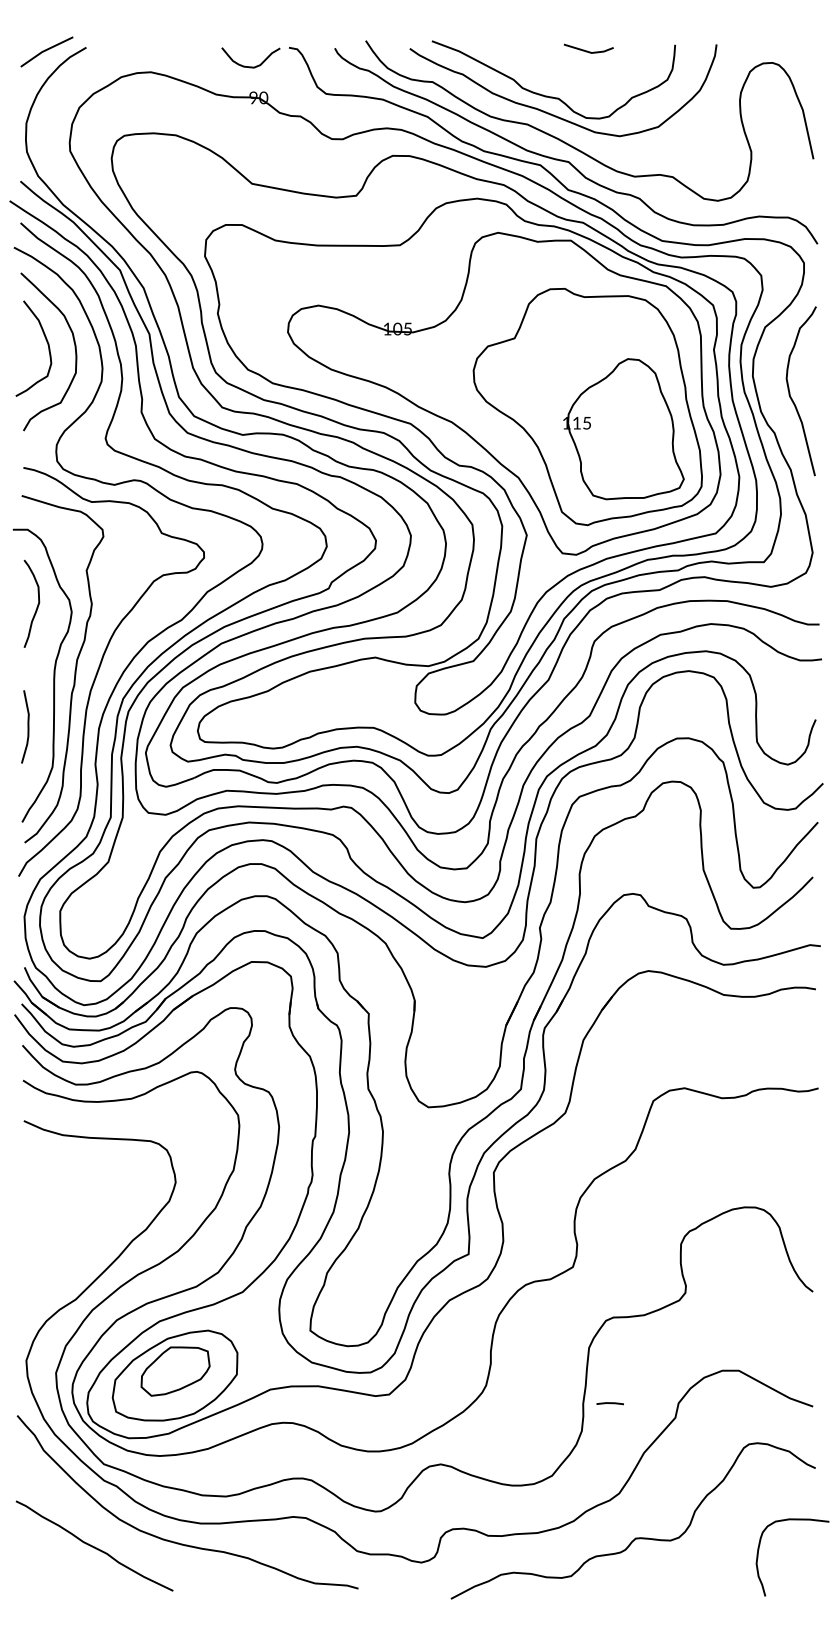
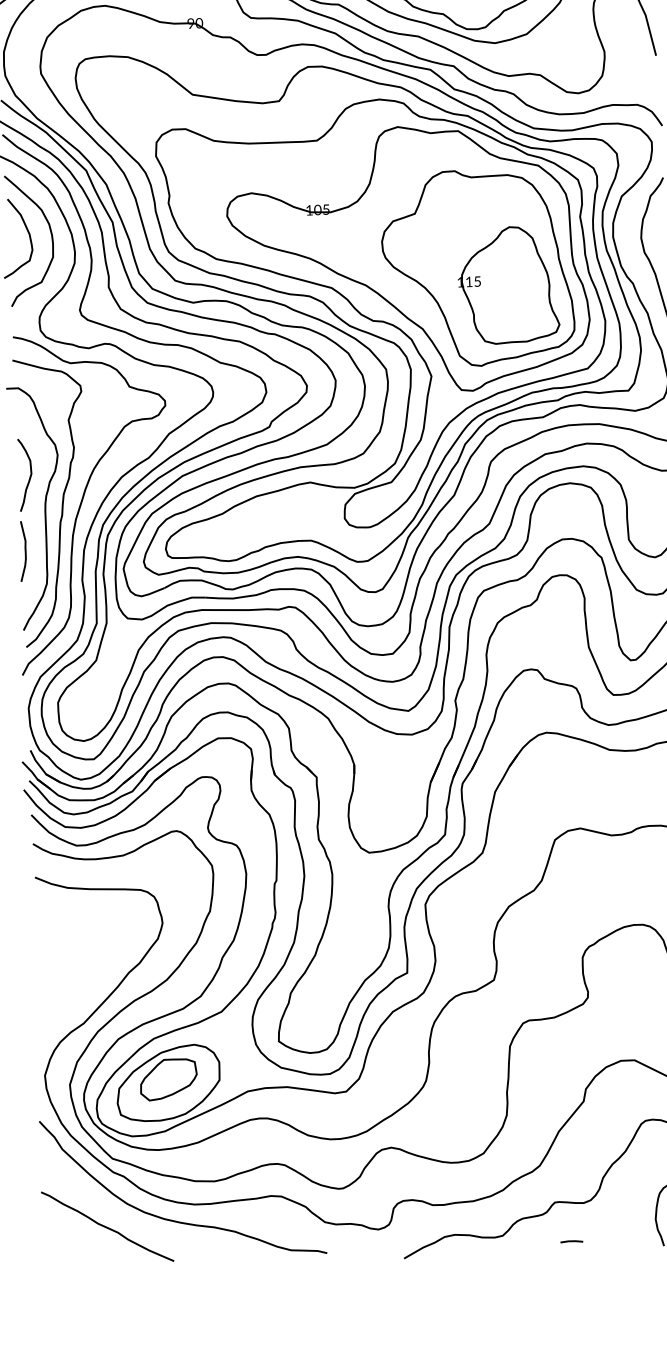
curve: (37, 604) -> (30, 475), moved
line: (609, 1403) -> (571, 1241), moved

